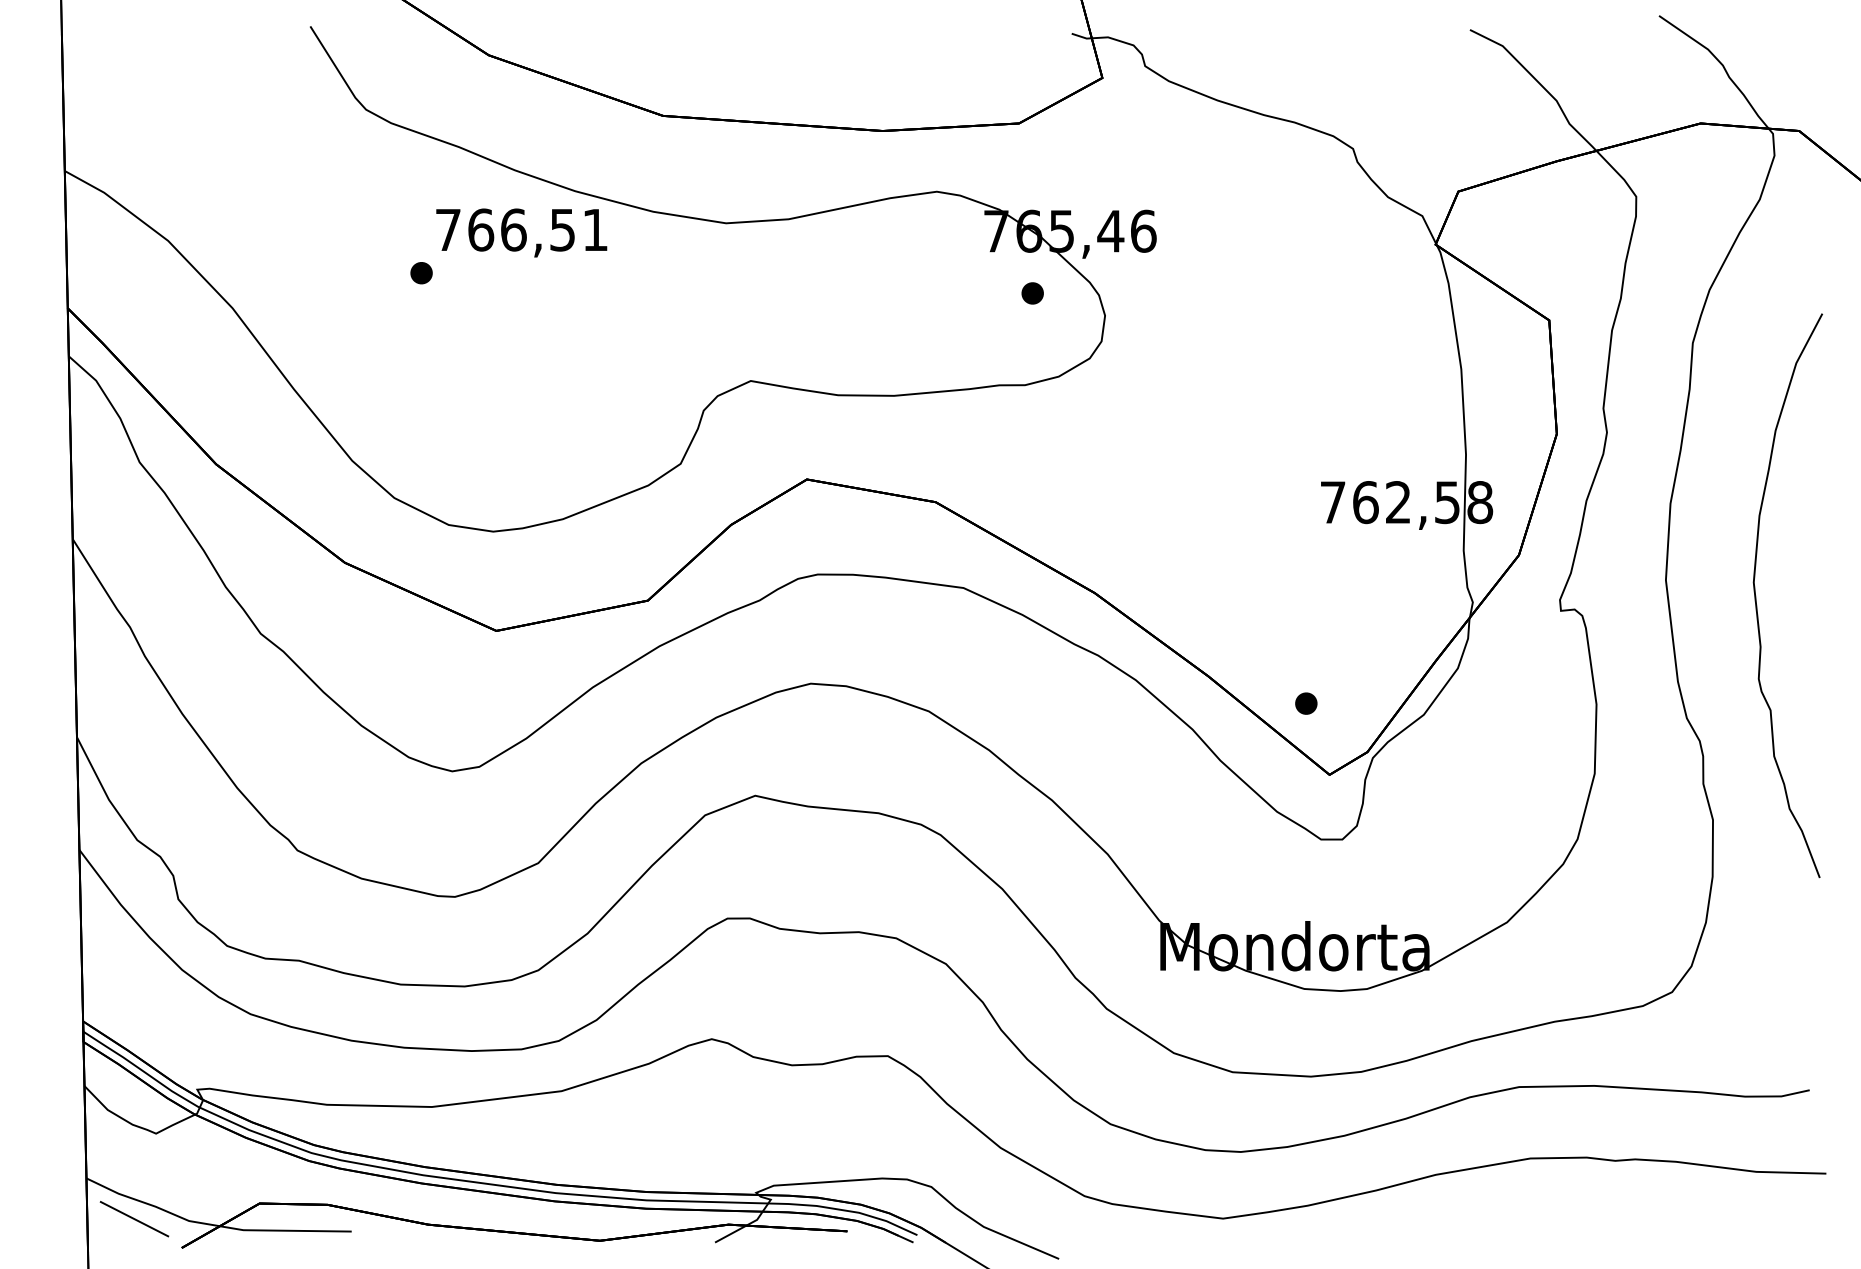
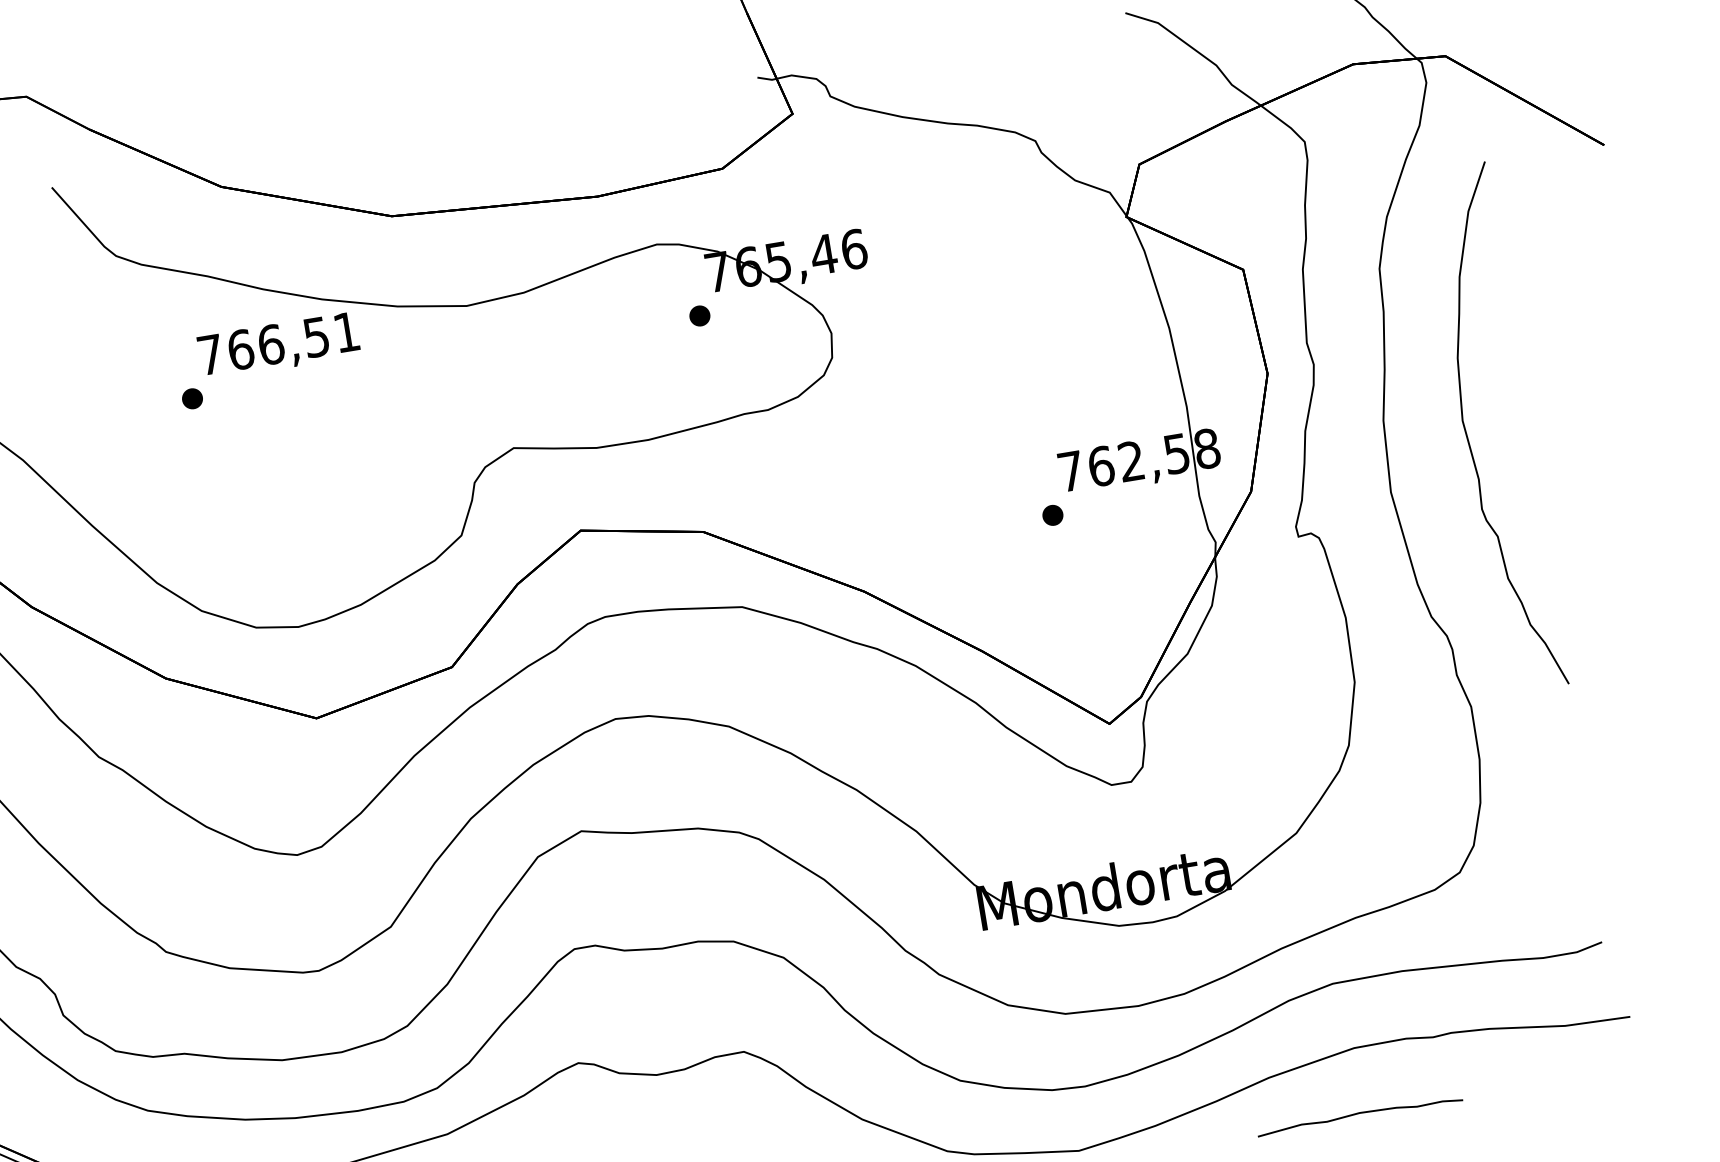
part: (1032, 293) -> (699, 316), moved
curve: (1756, 595) -> (1467, 432), moved
part: (1306, 703) -> (1053, 515), moved
curve: (1524, 1228) -> (1359, 1113), added

